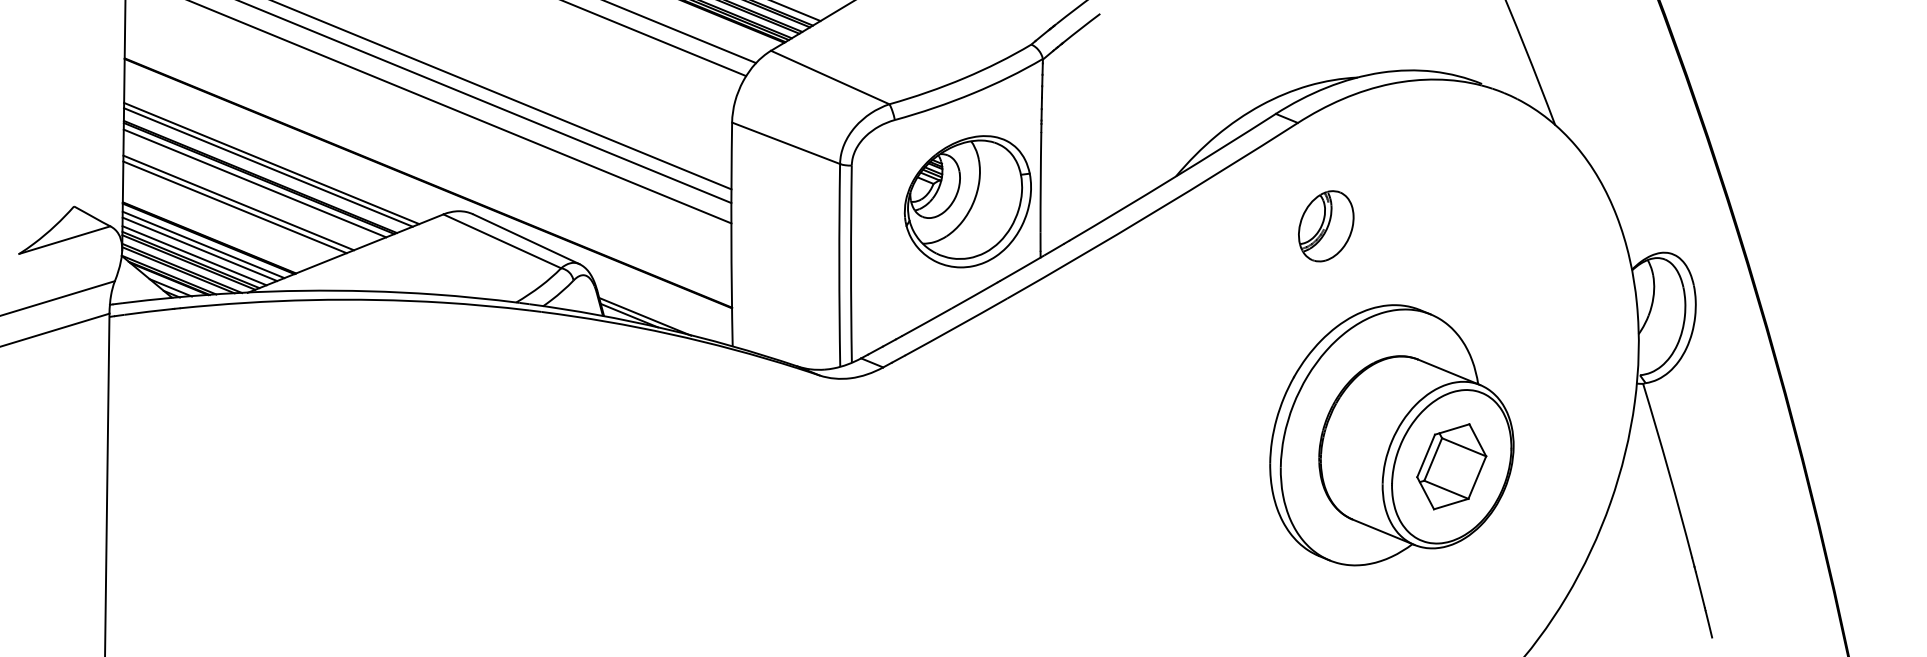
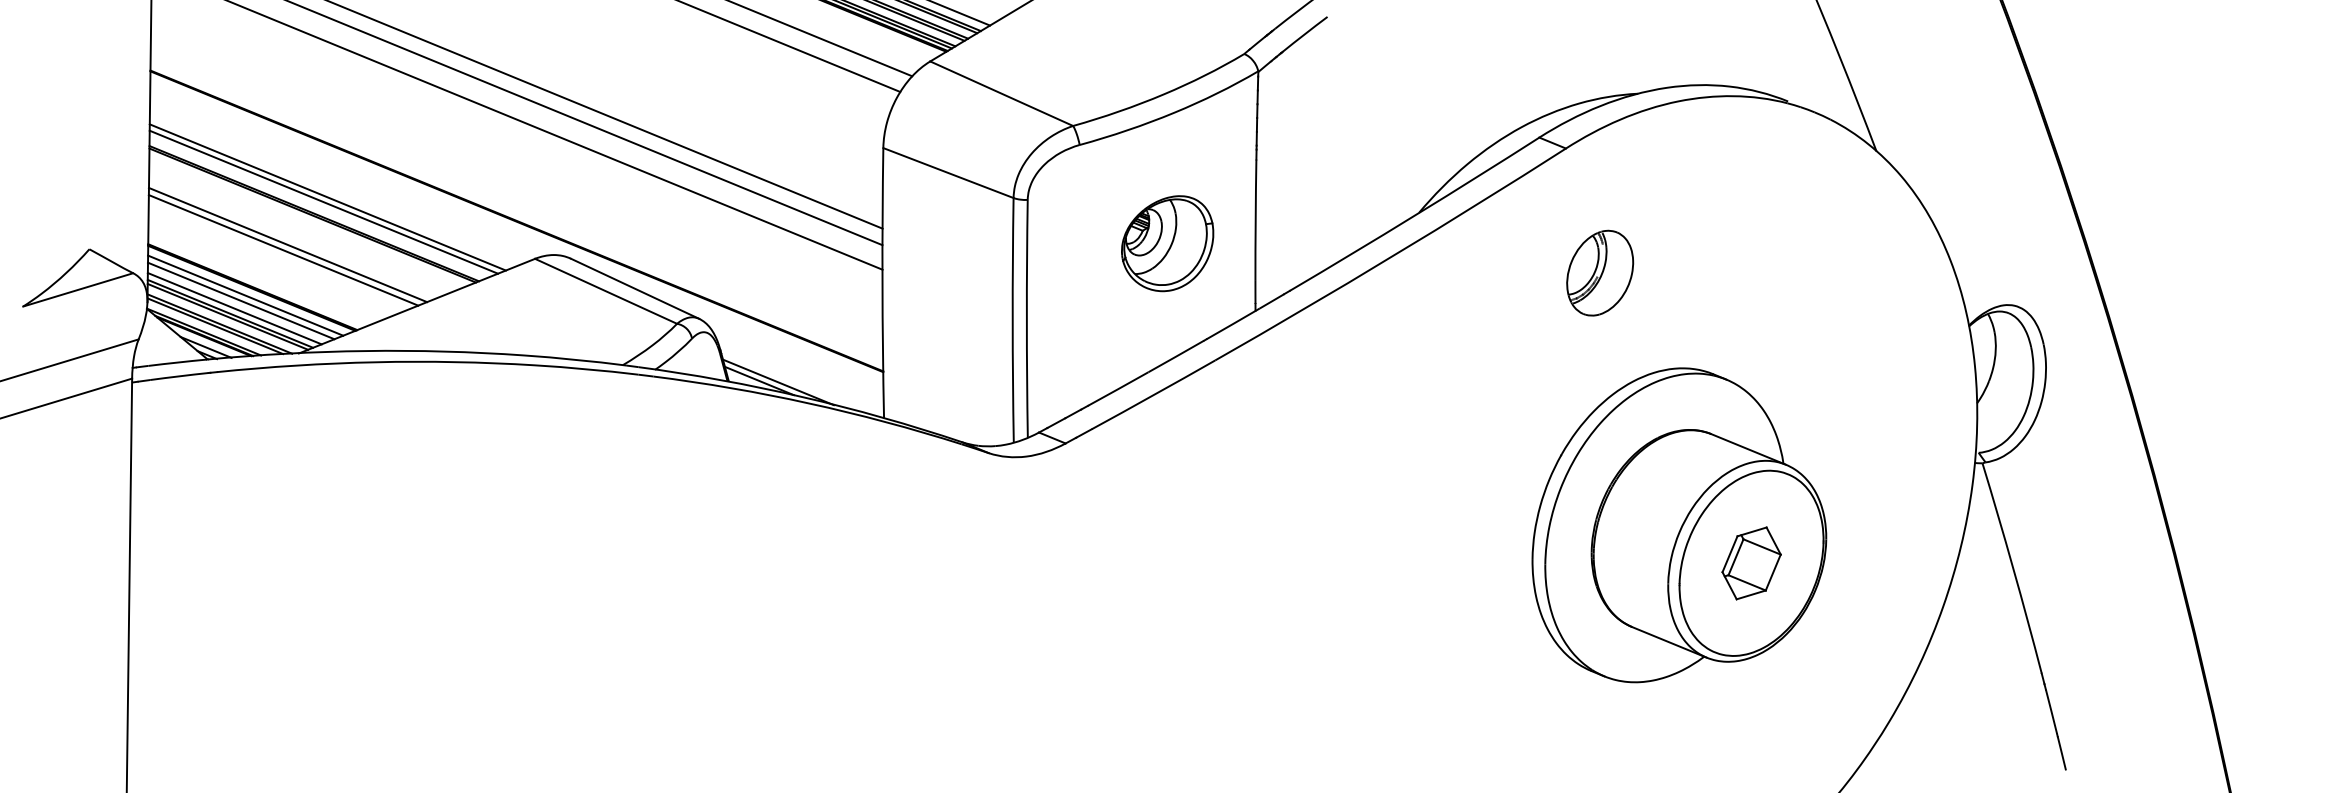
line: (254, 183) -> (307, 221), removed
part: (967, 201) -> (1167, 243), size x0.6
part: (1451, 466) -> (1751, 562), size x0.7

